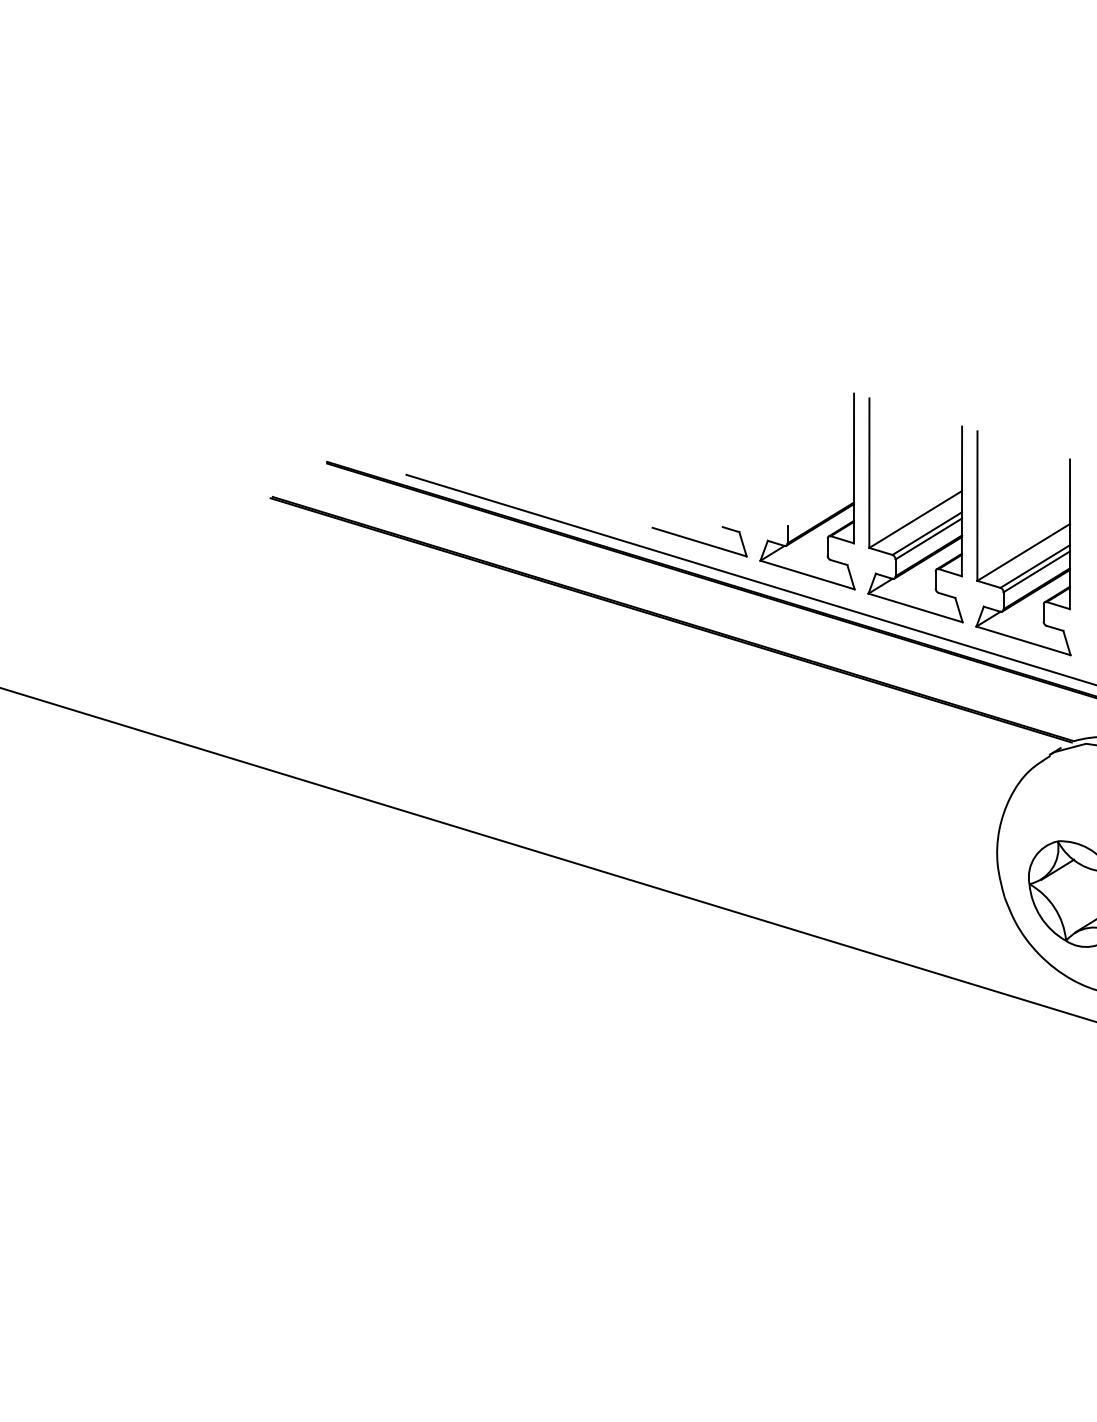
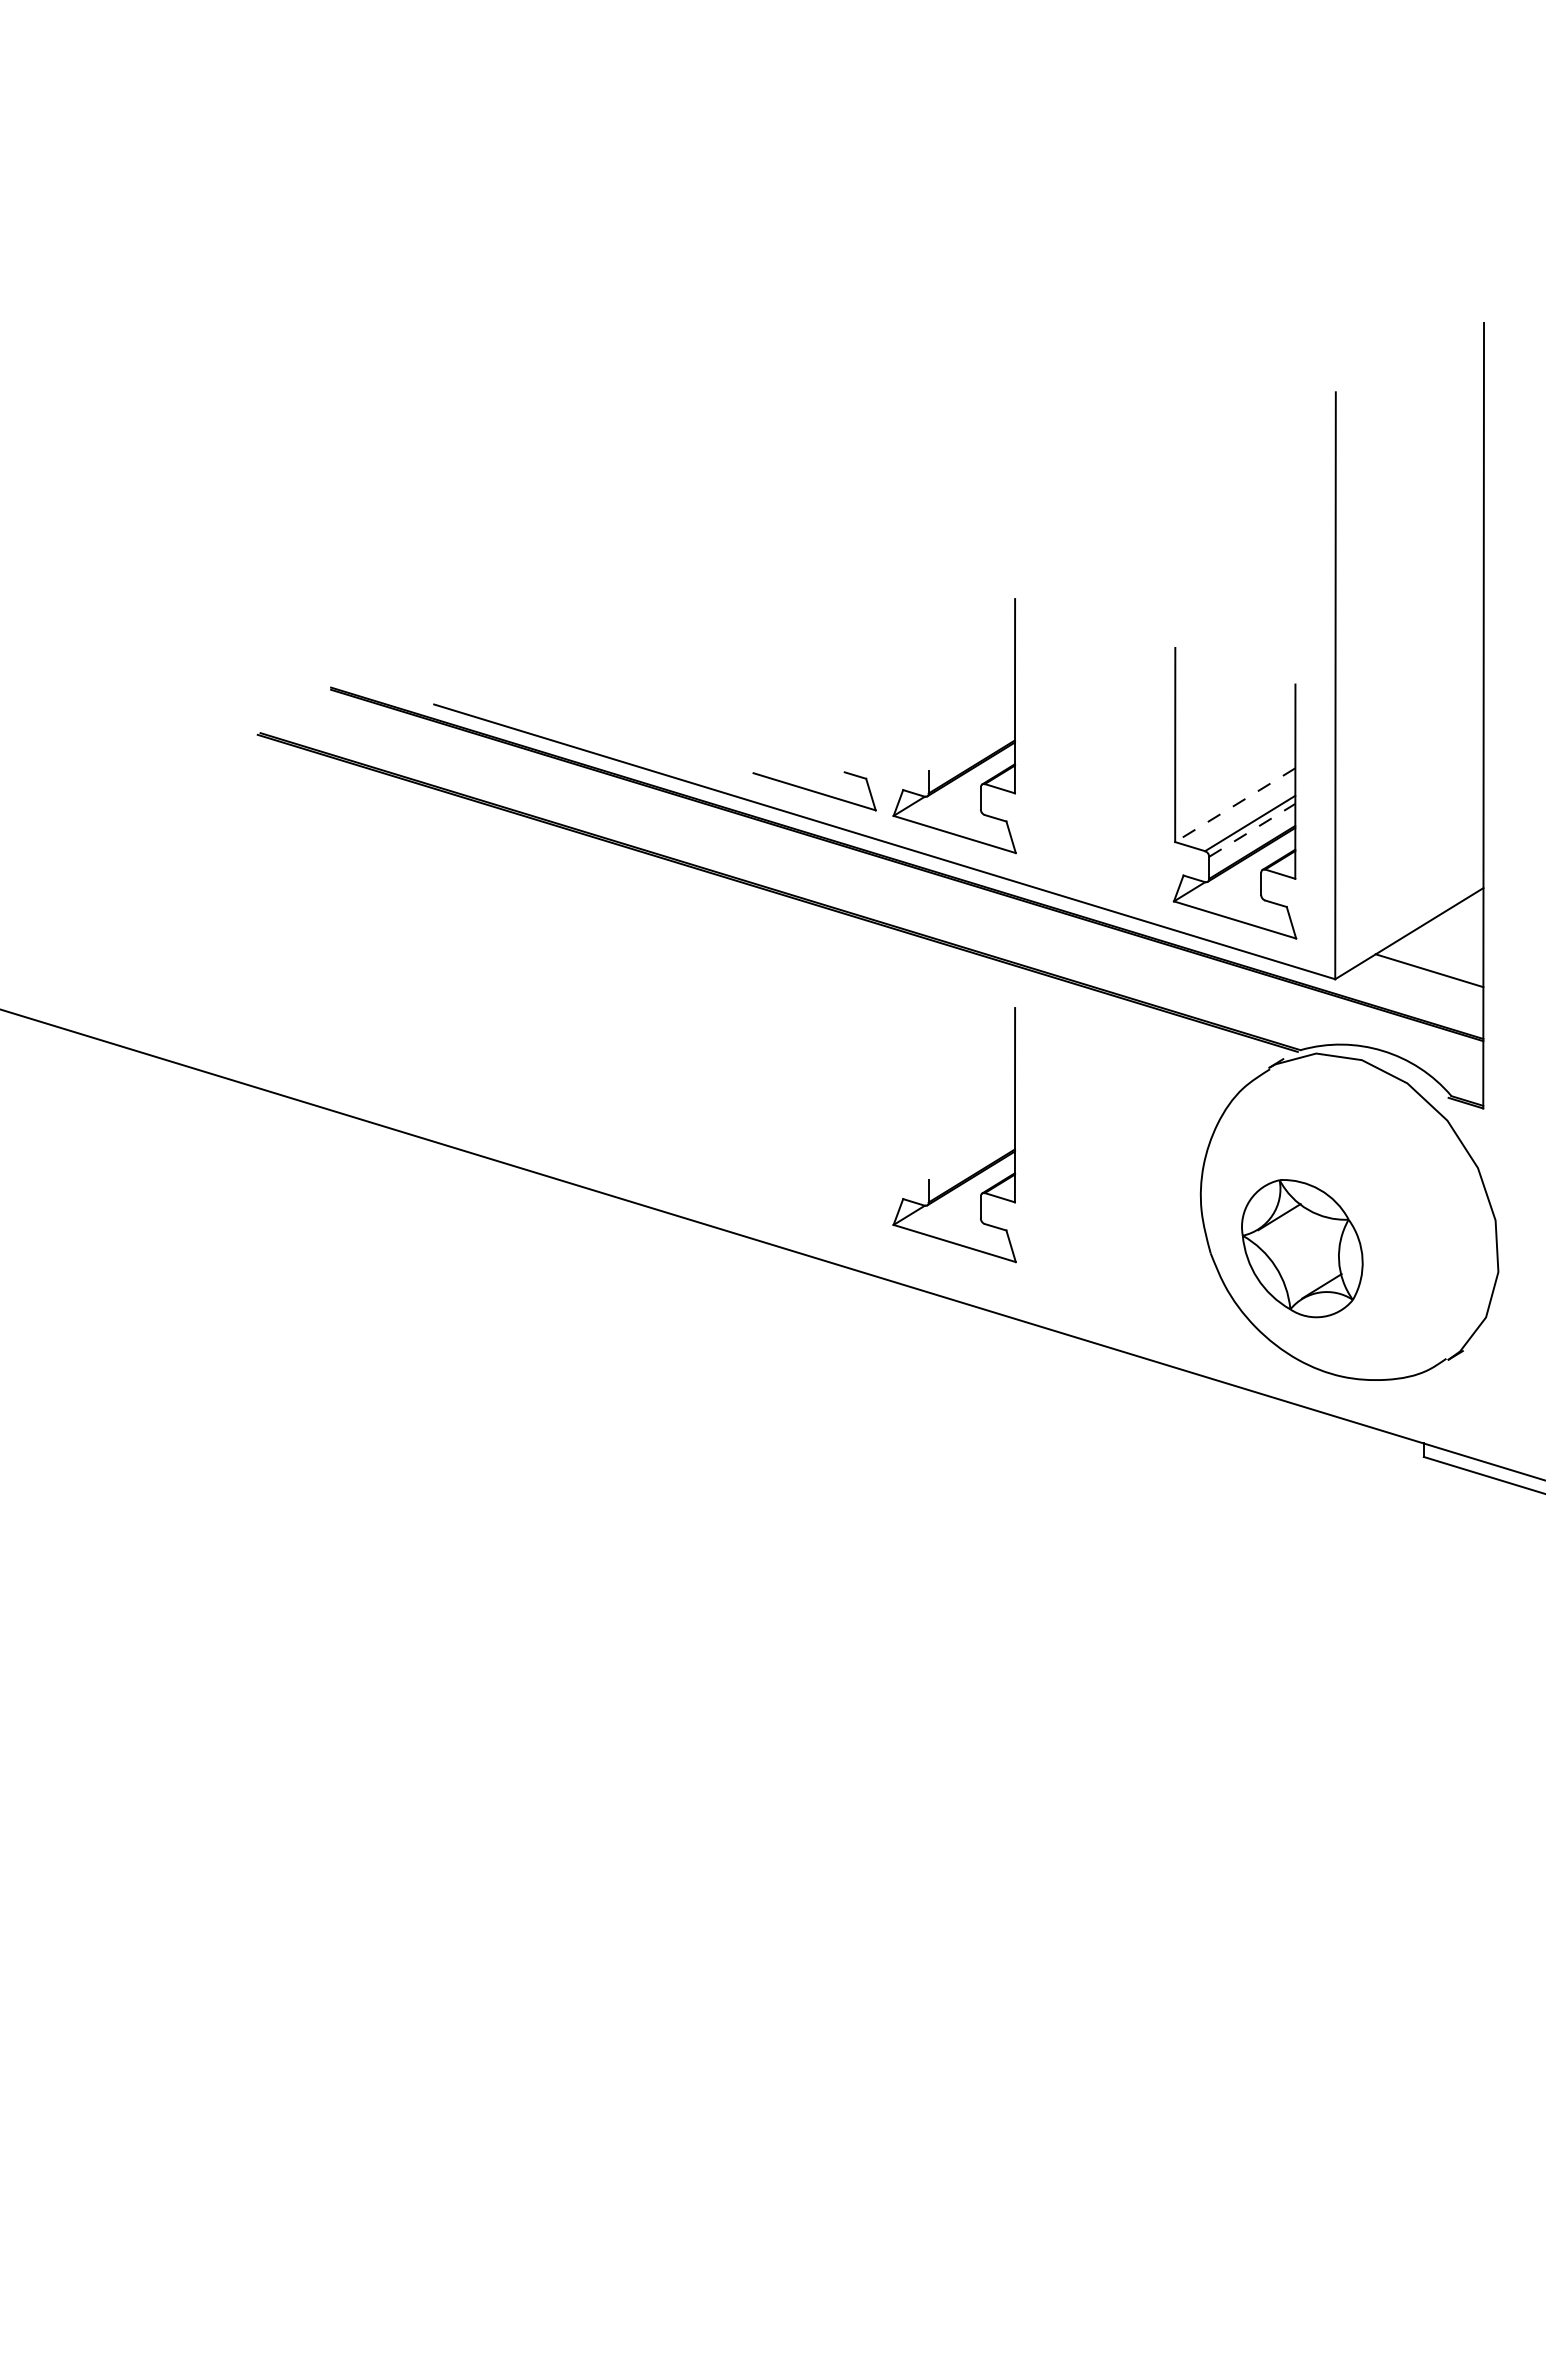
part: (919, 516) -> (1099, 758), removed
line: (1023, 552) -> (1235, 805), solid -> dashed
line: (1036, 571) -> (1252, 830), solid -> dashed
part: (825, 833) -> (978, 1170), added

